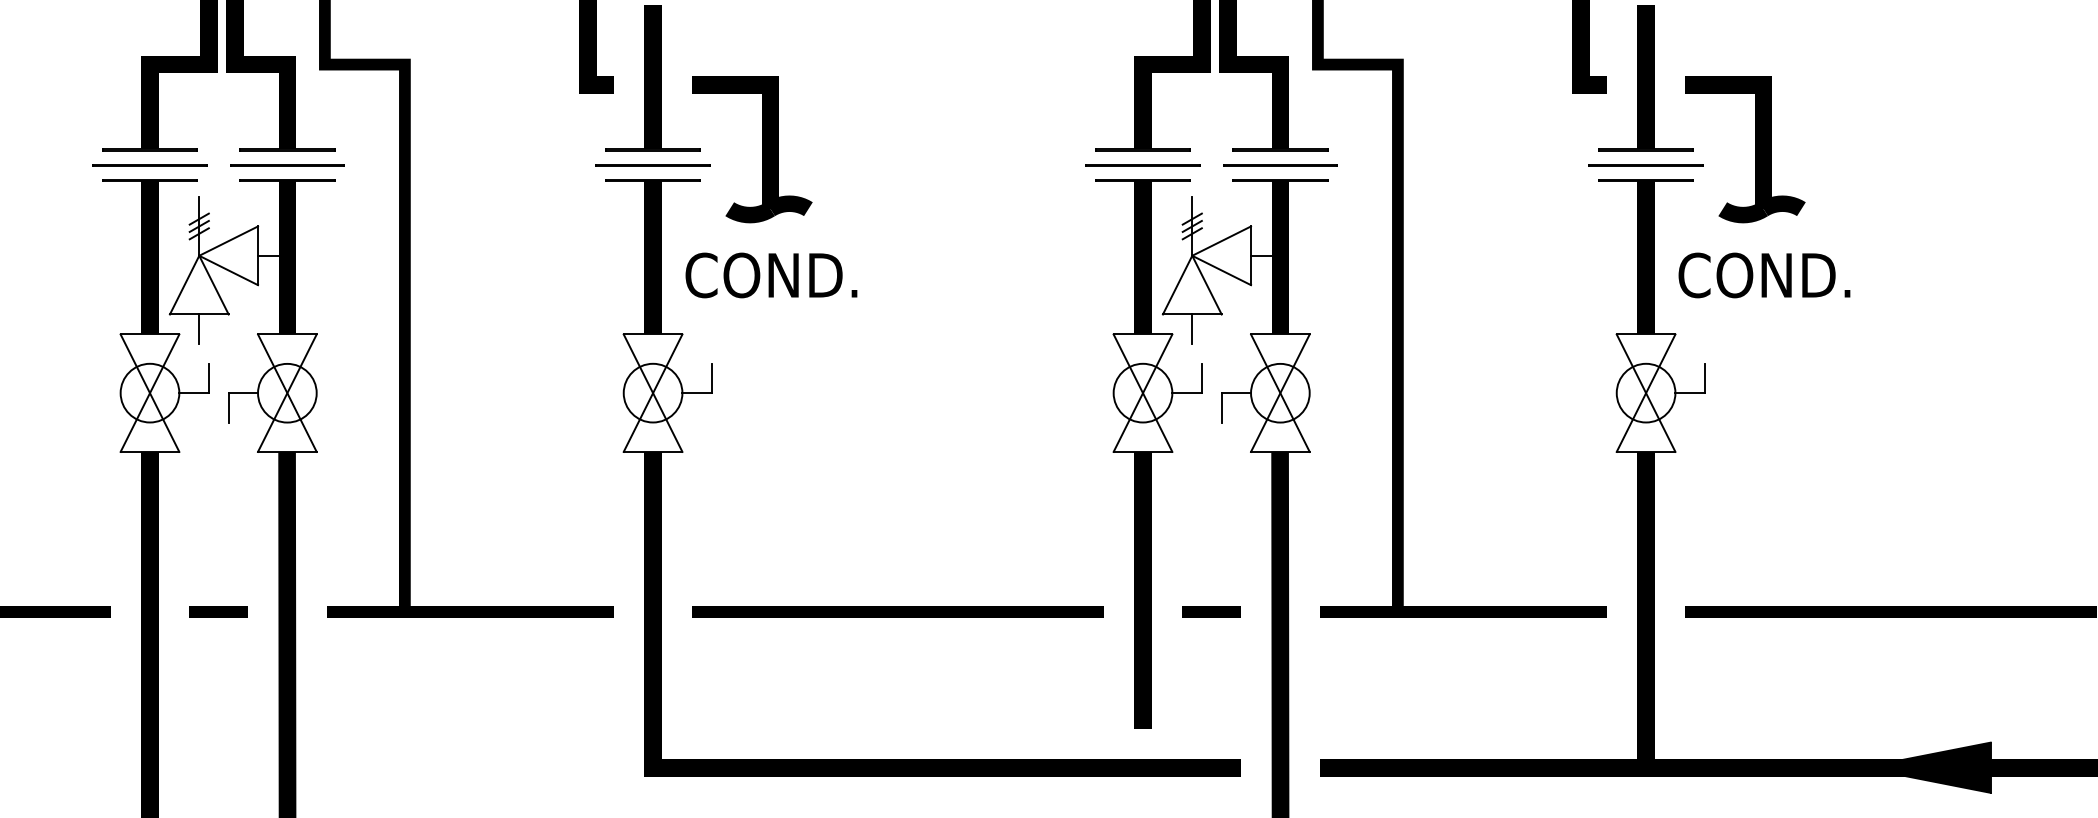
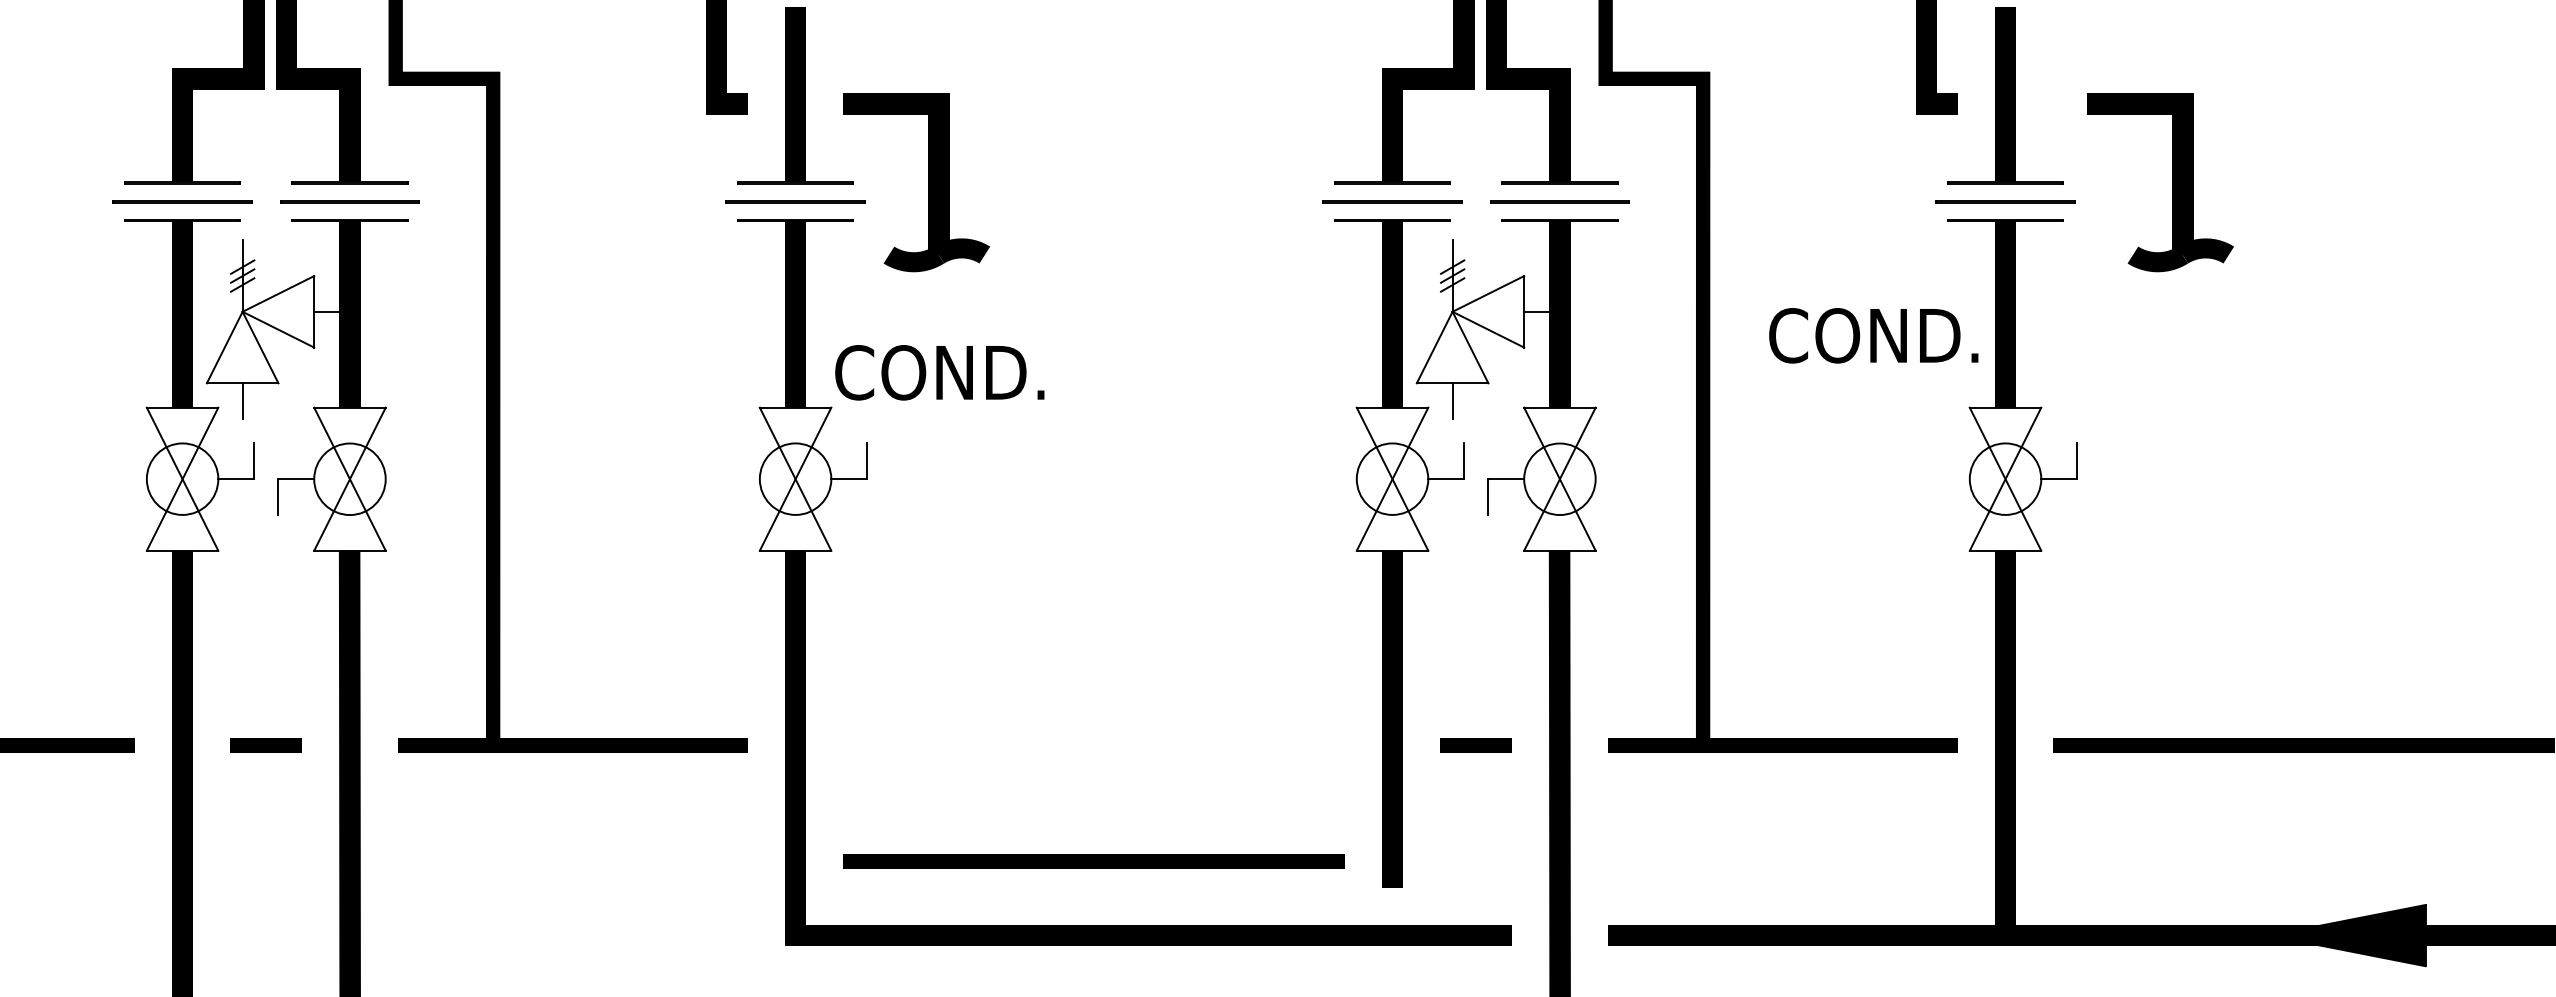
part: (1755, 149) -> (2172, 182), moved
text: (771, 275) -> (939, 372), moved
text: (1764, 275) -> (1873, 335), moved
line: (897, 611) -> (1093, 861), moved

